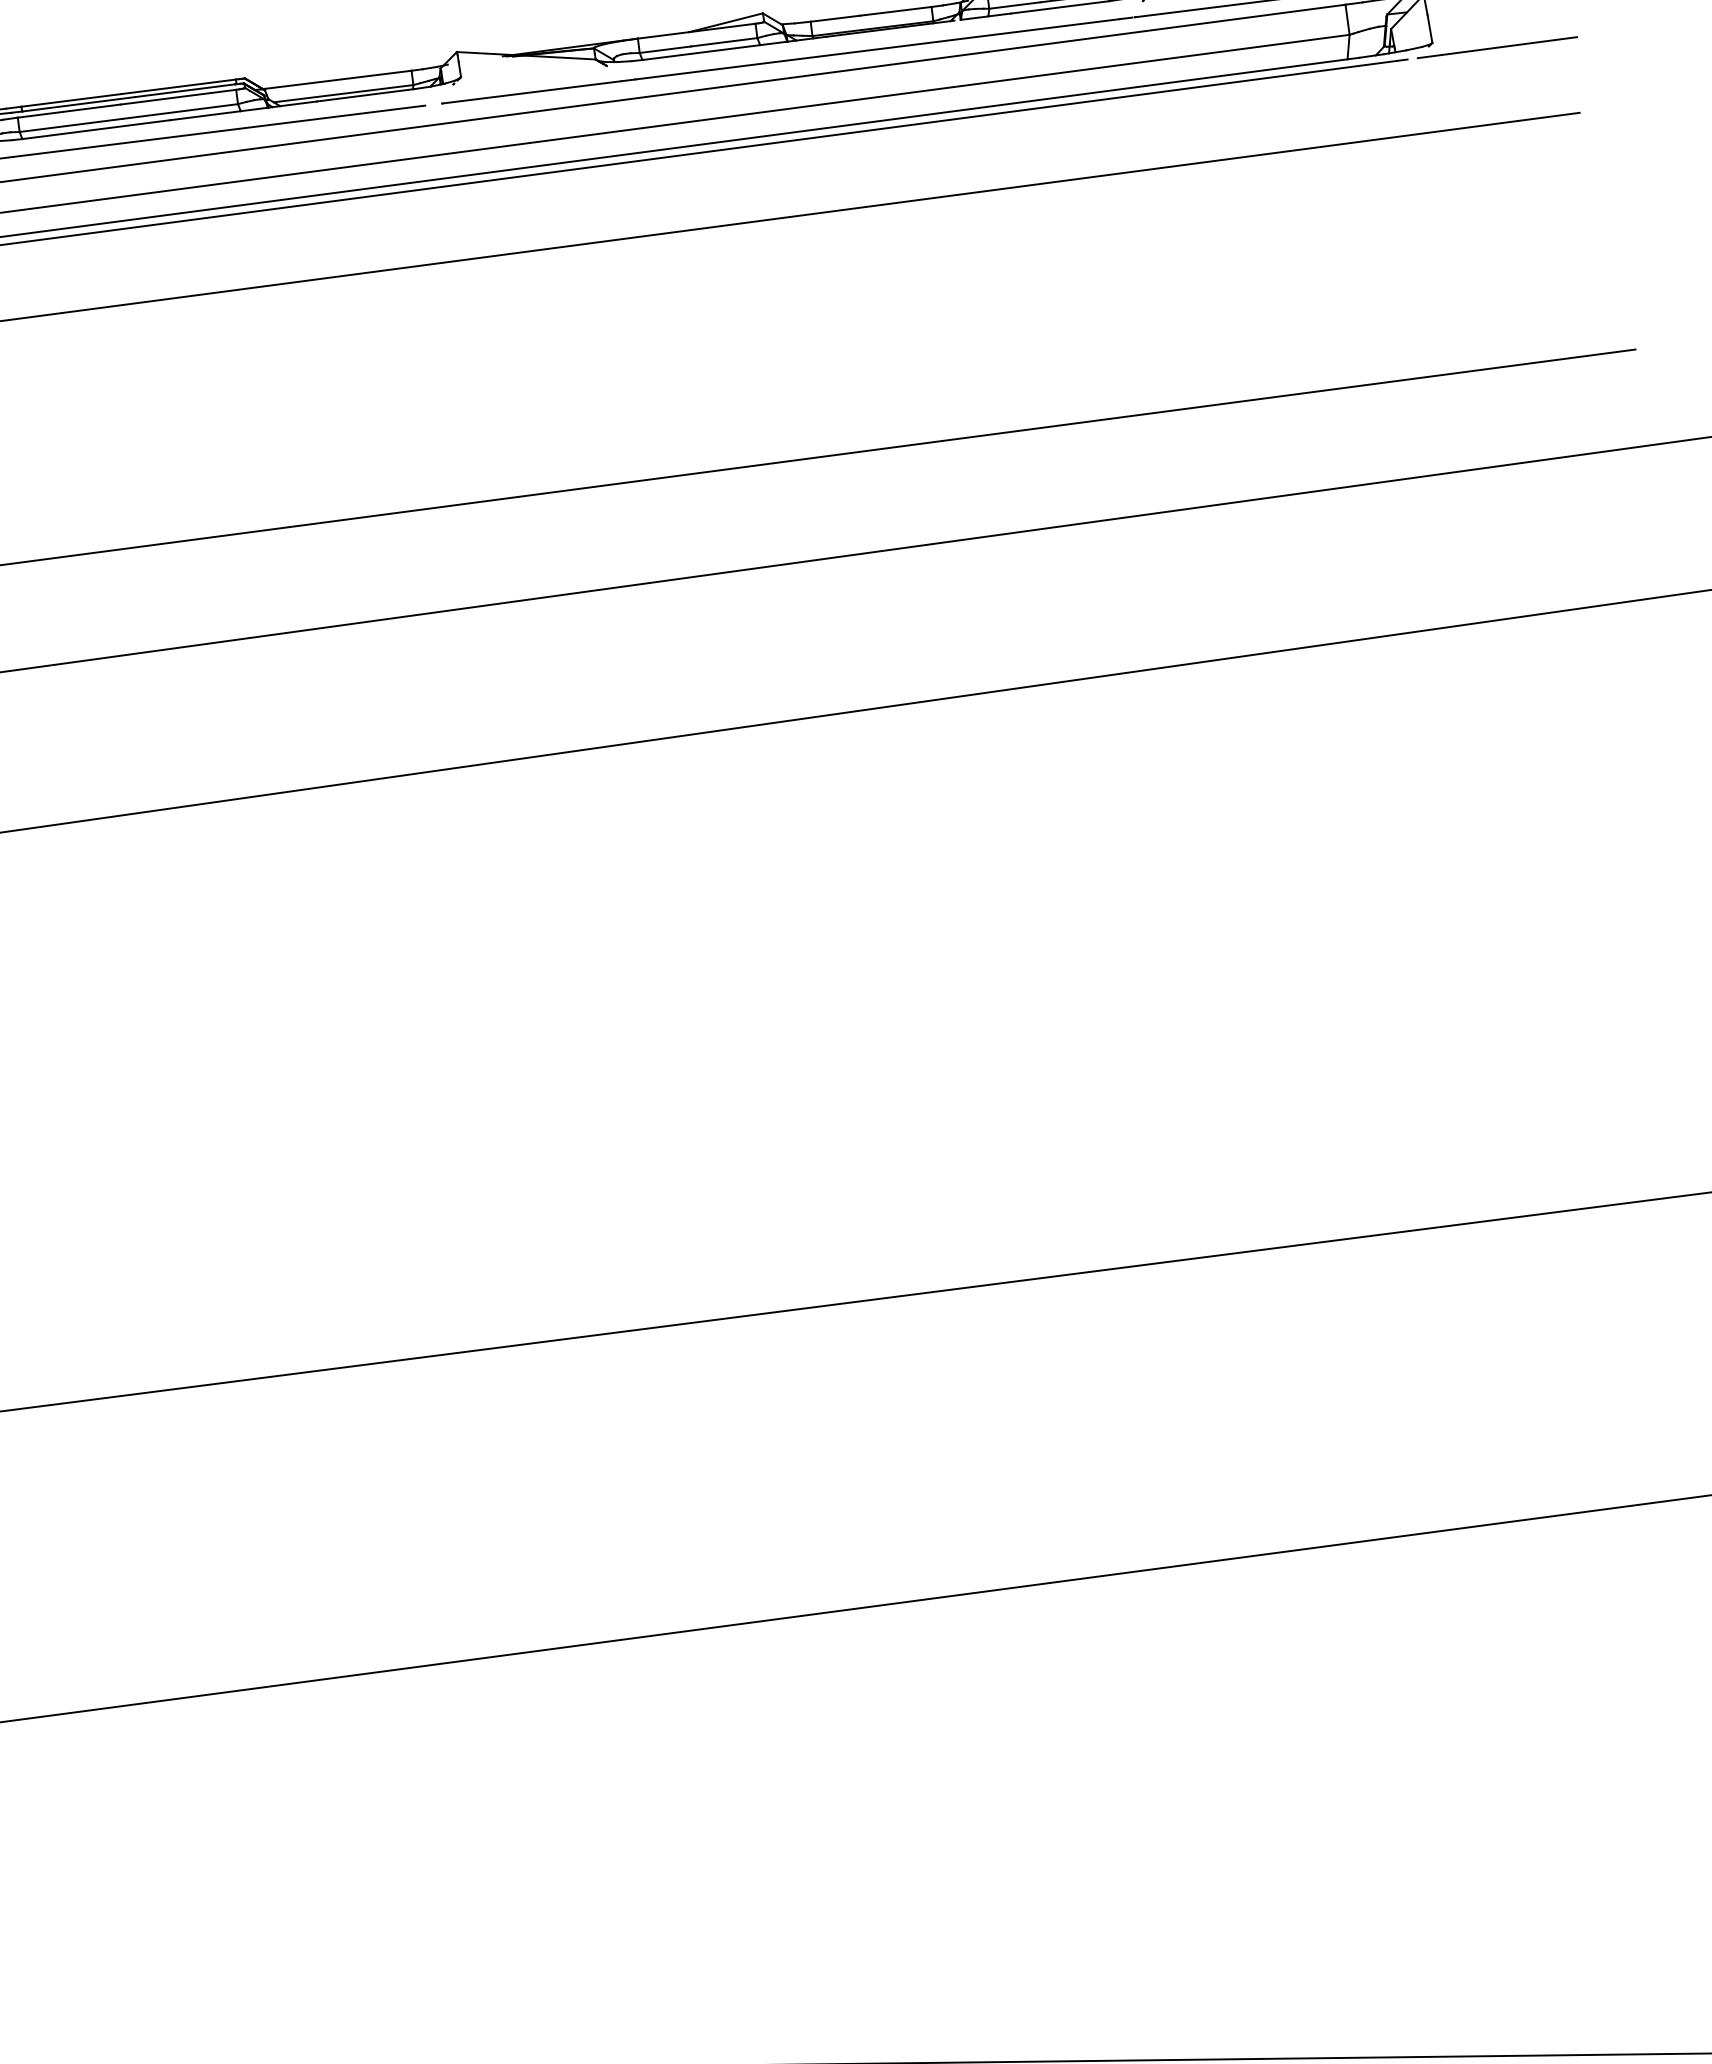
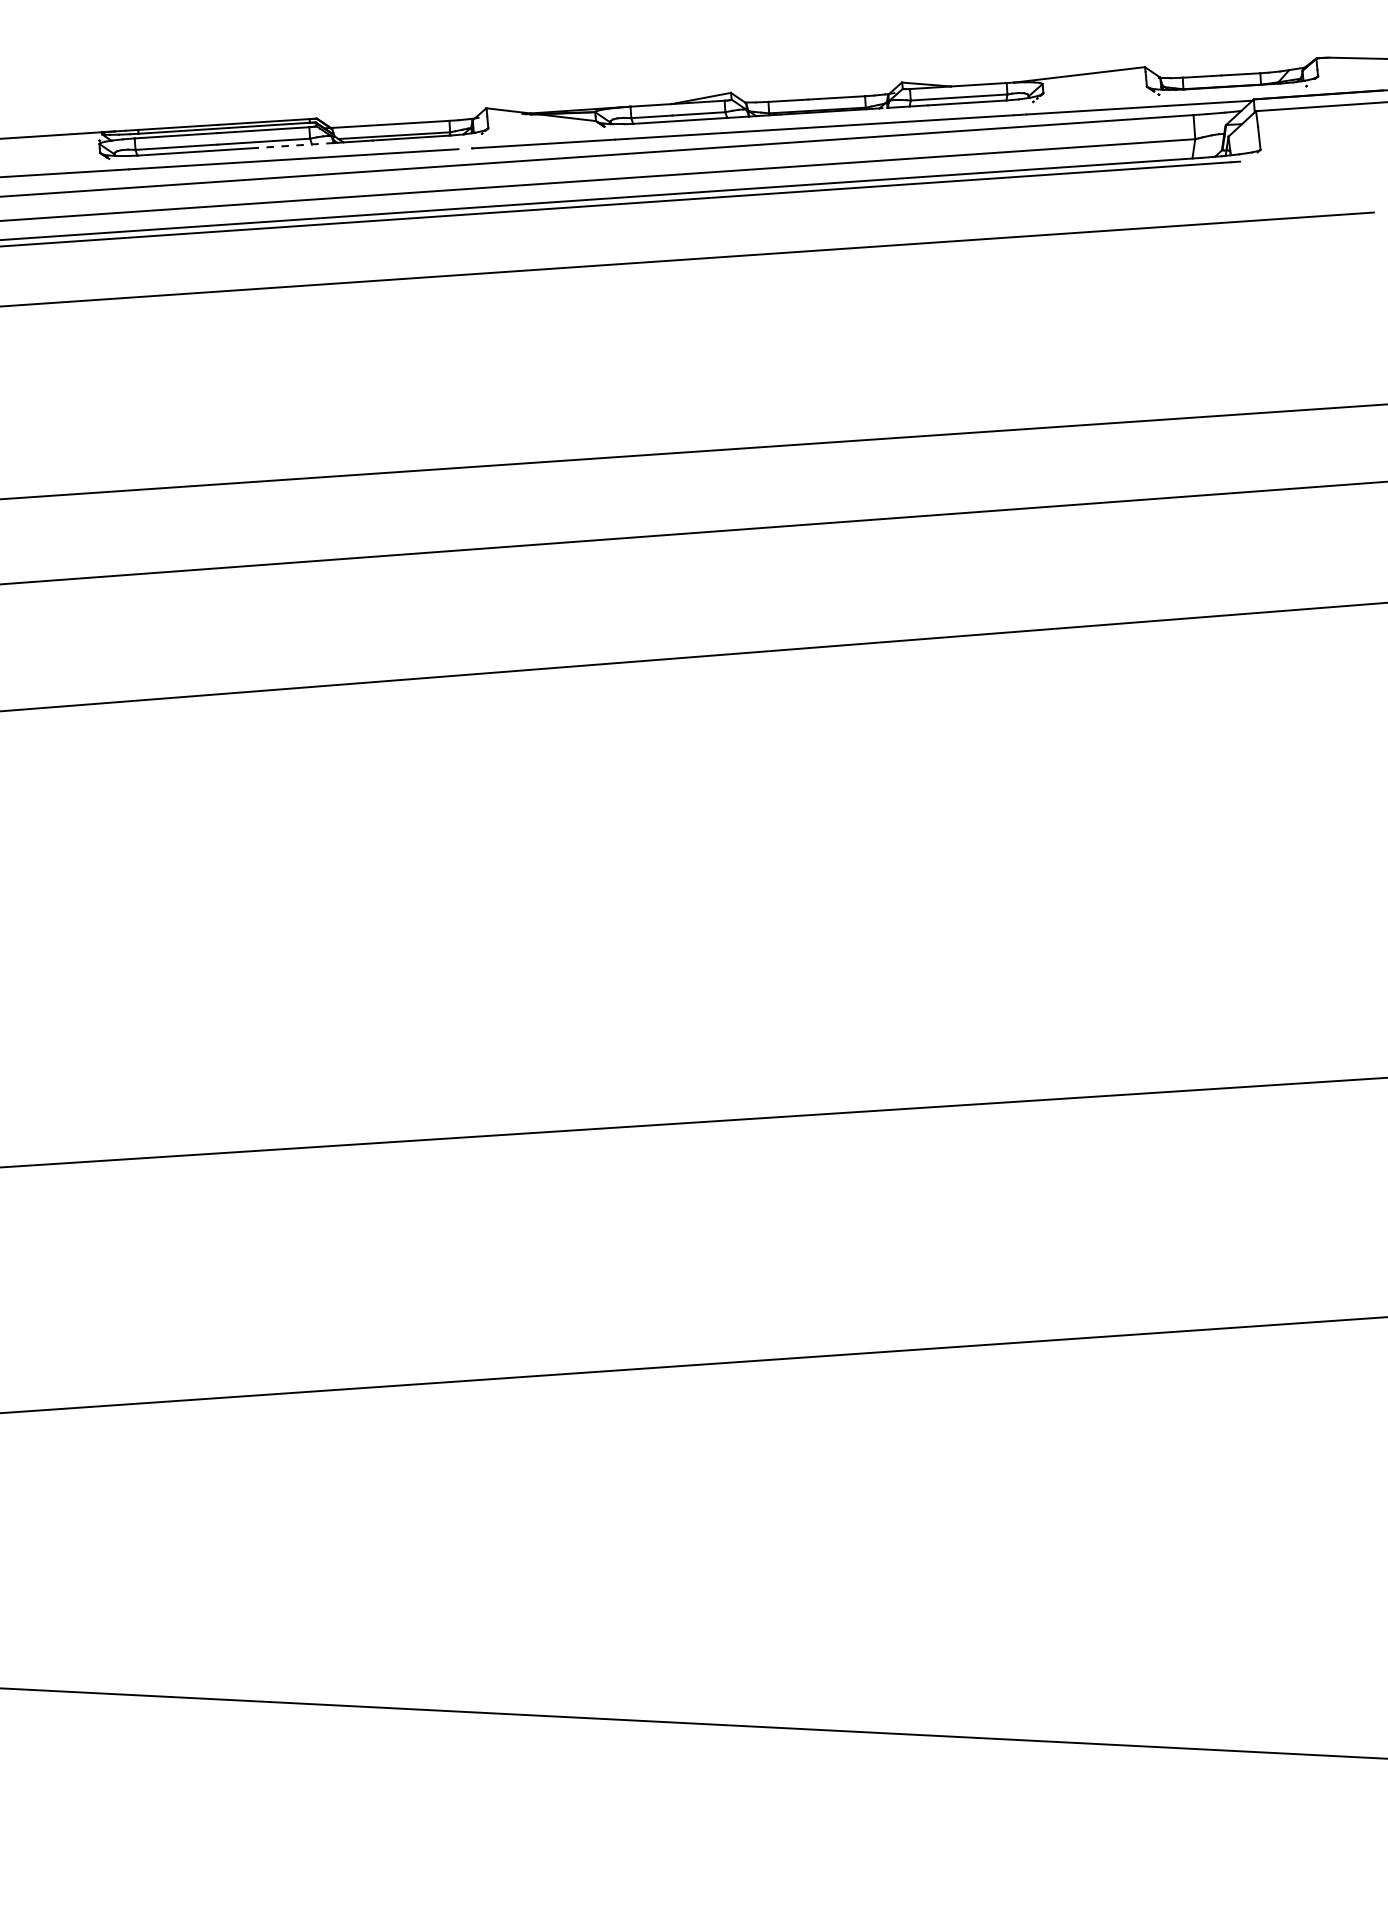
line: (1496, 47) -> (1311, 156), removed
line: (218, 113) -> (294, 145), solid -> dashed

